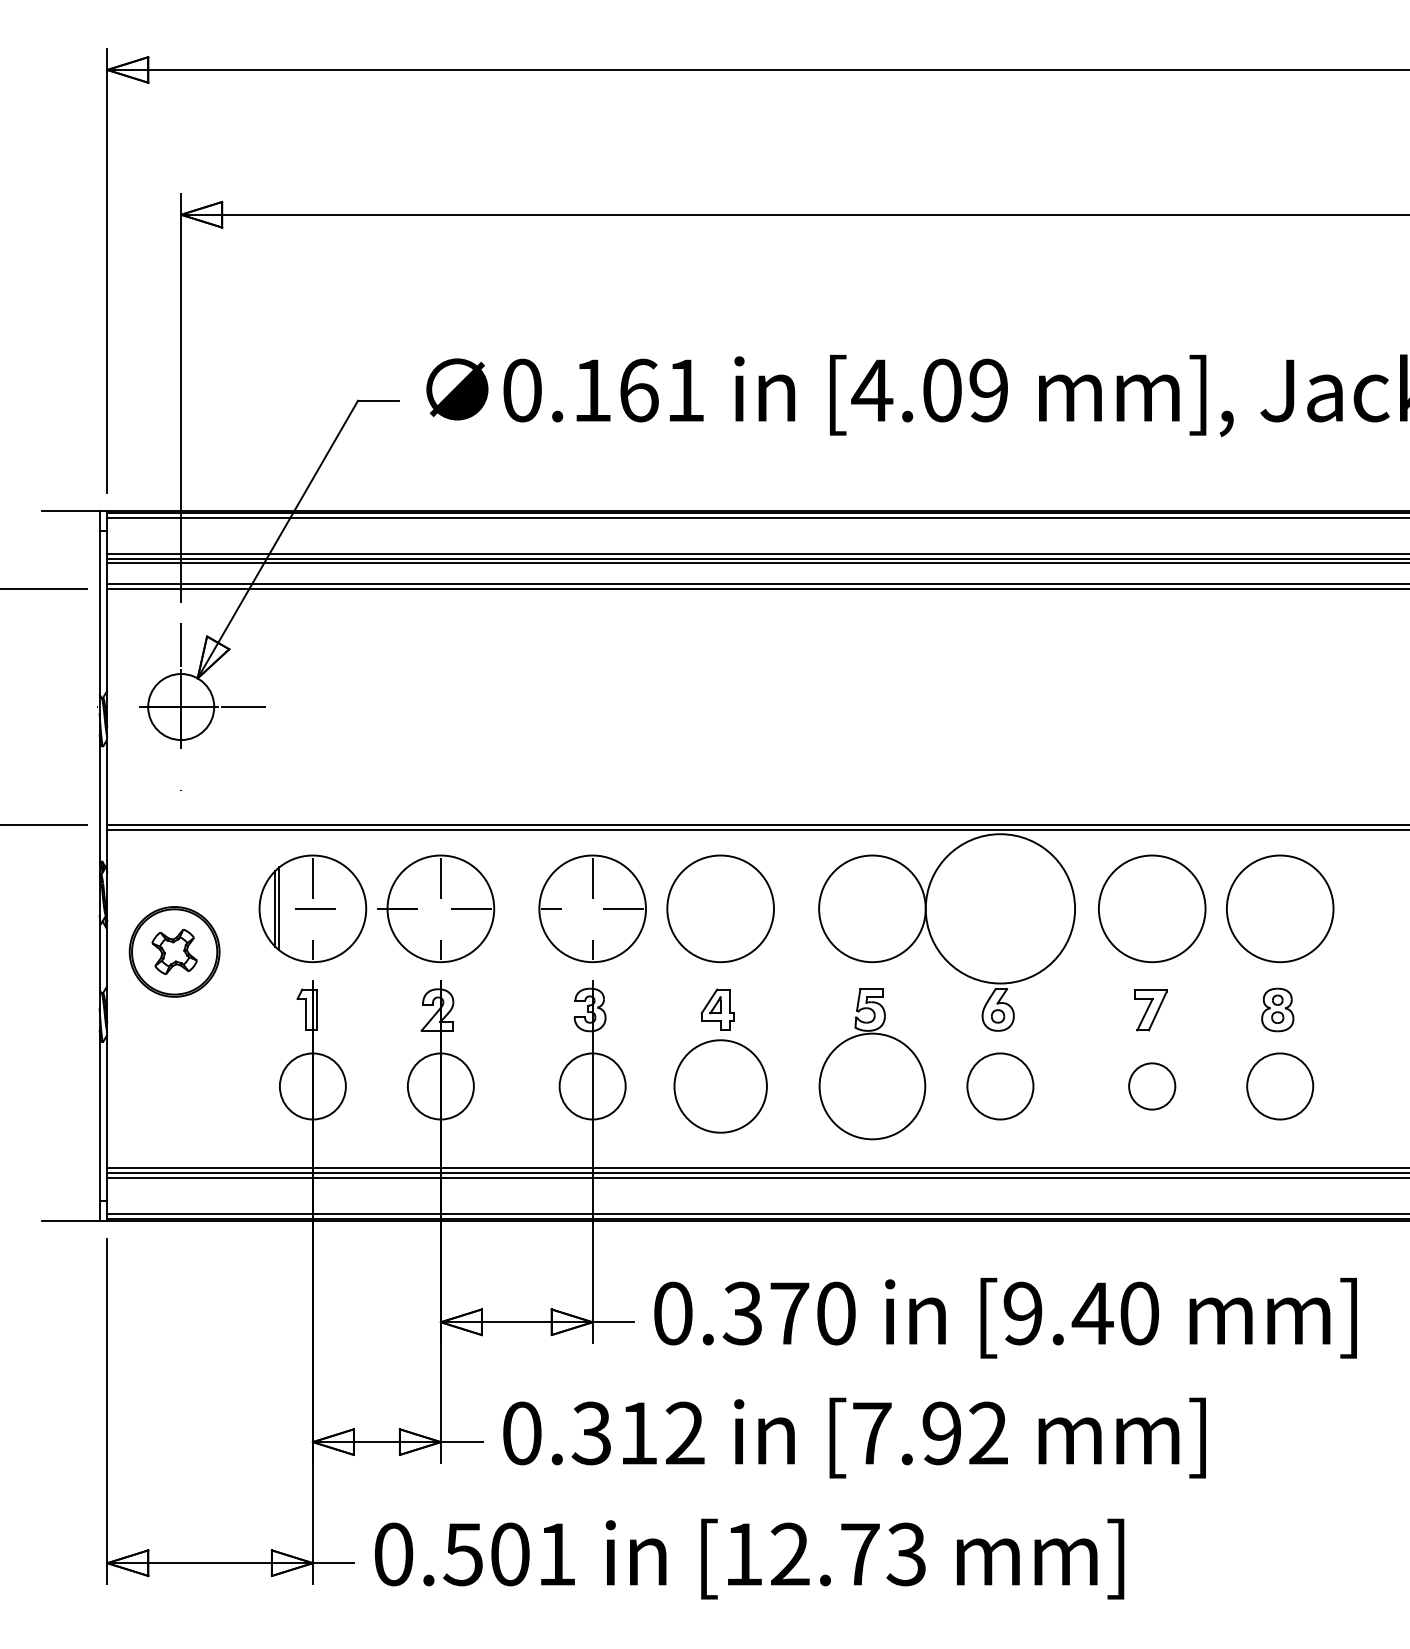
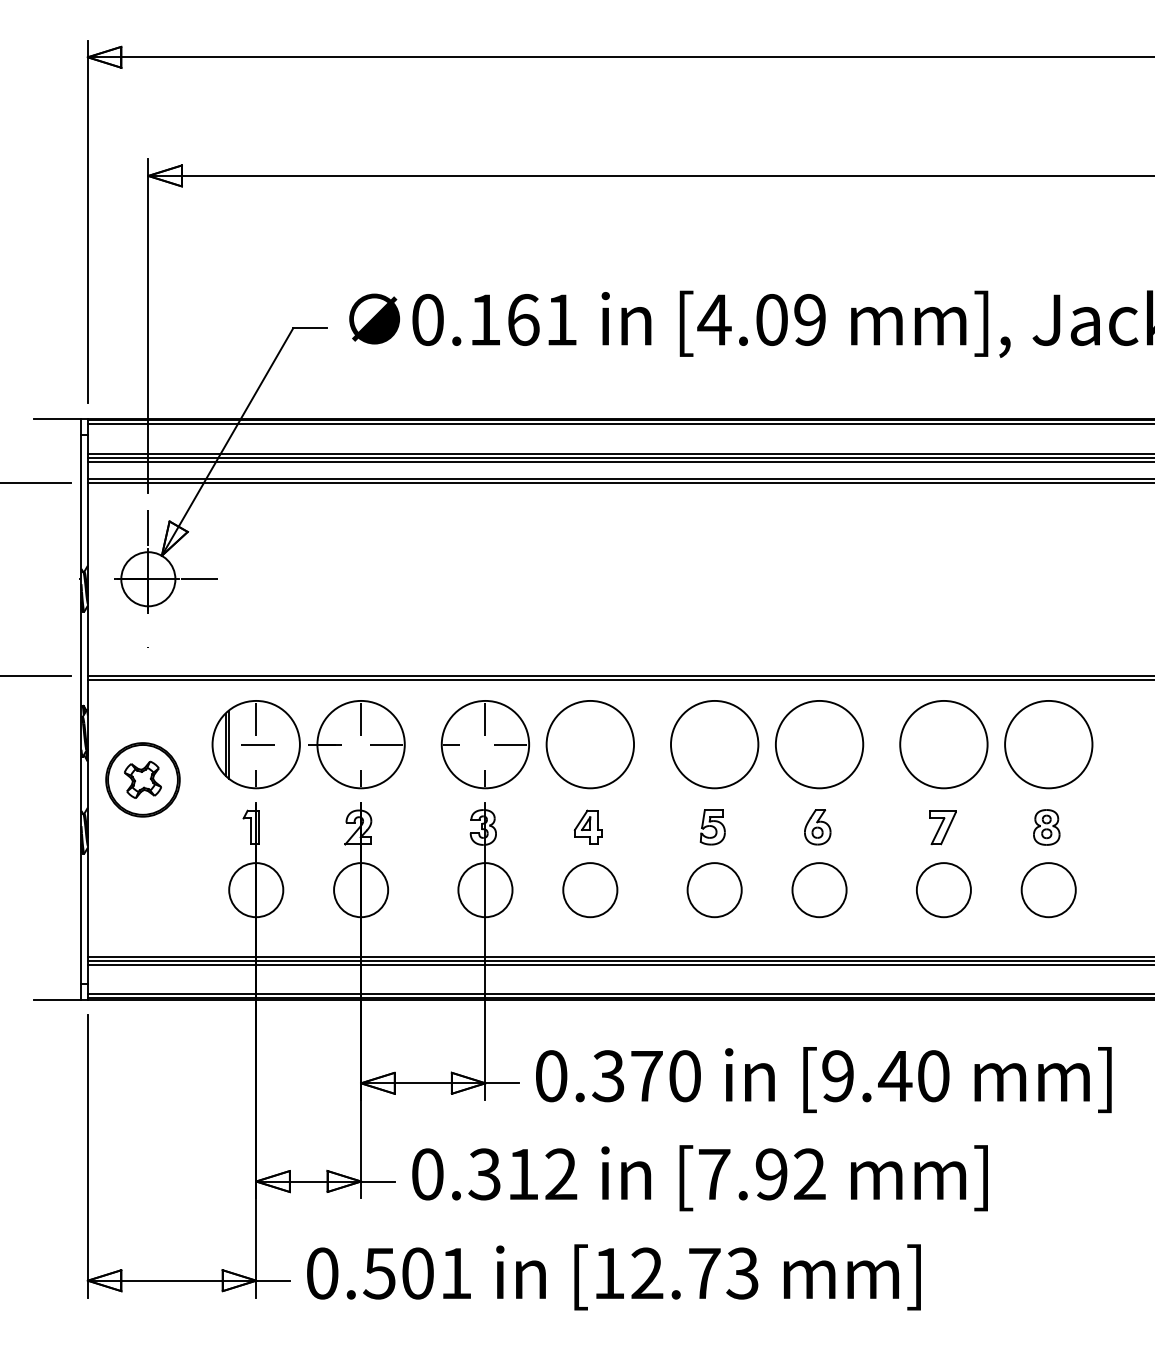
circle: (1000, 908) -> (819, 744), size x0.71
circle: (720, 1086) -> (590, 890), size x0.71
circle: (872, 1086) -> (714, 890), size x0.62
circle: (1152, 1086) -> (944, 890), size x1.43

